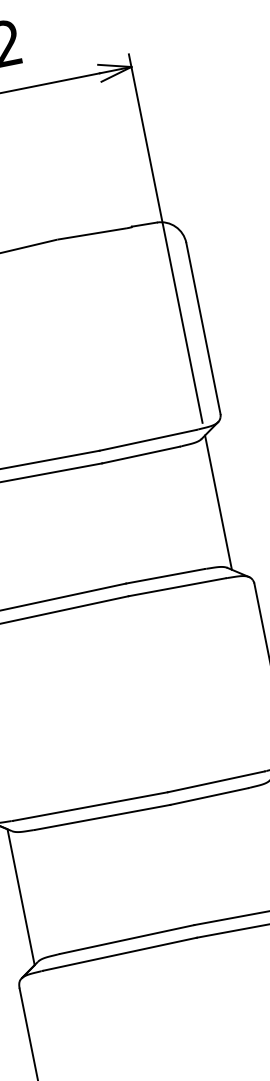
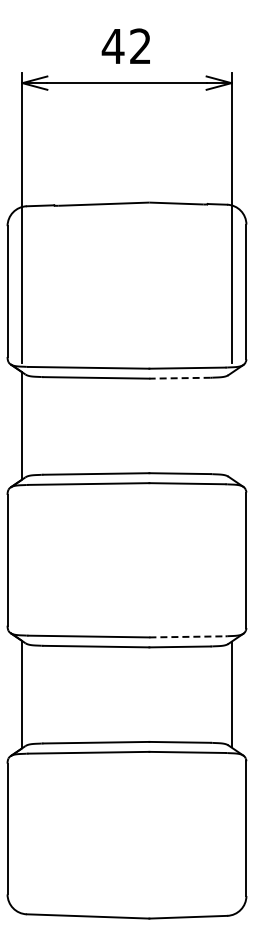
line: (141, 455) -> (180, 378), solid -> dashed
line: (218, 502) -> (231, 425), removed
line: (216, 781) -> (187, 636), solid -> dashed

